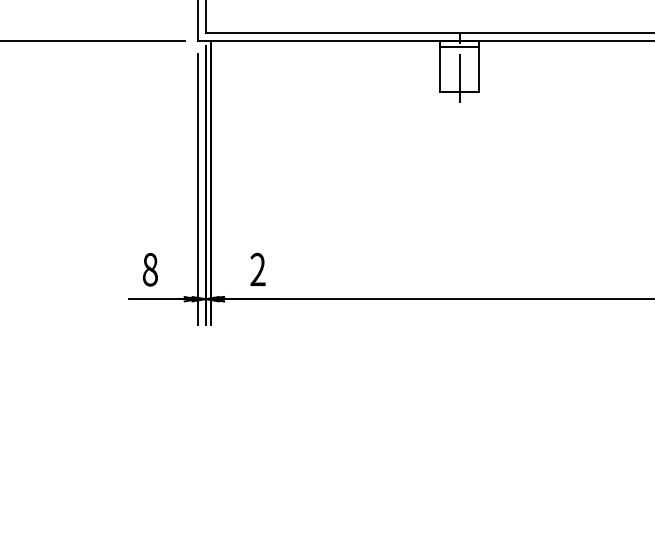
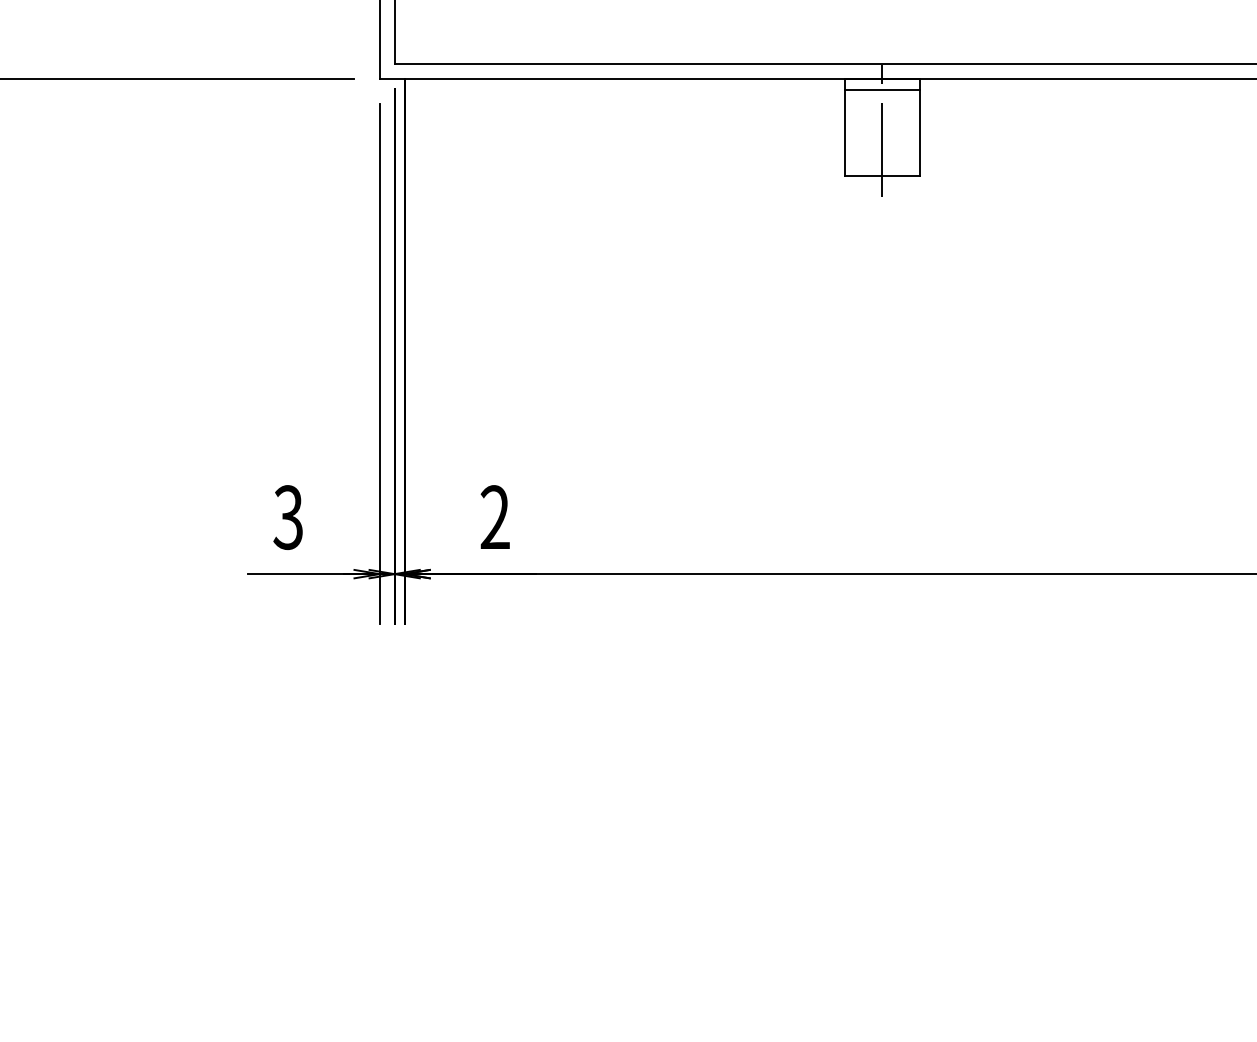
text: (149, 269) -> (286, 517), 8 -> 3

